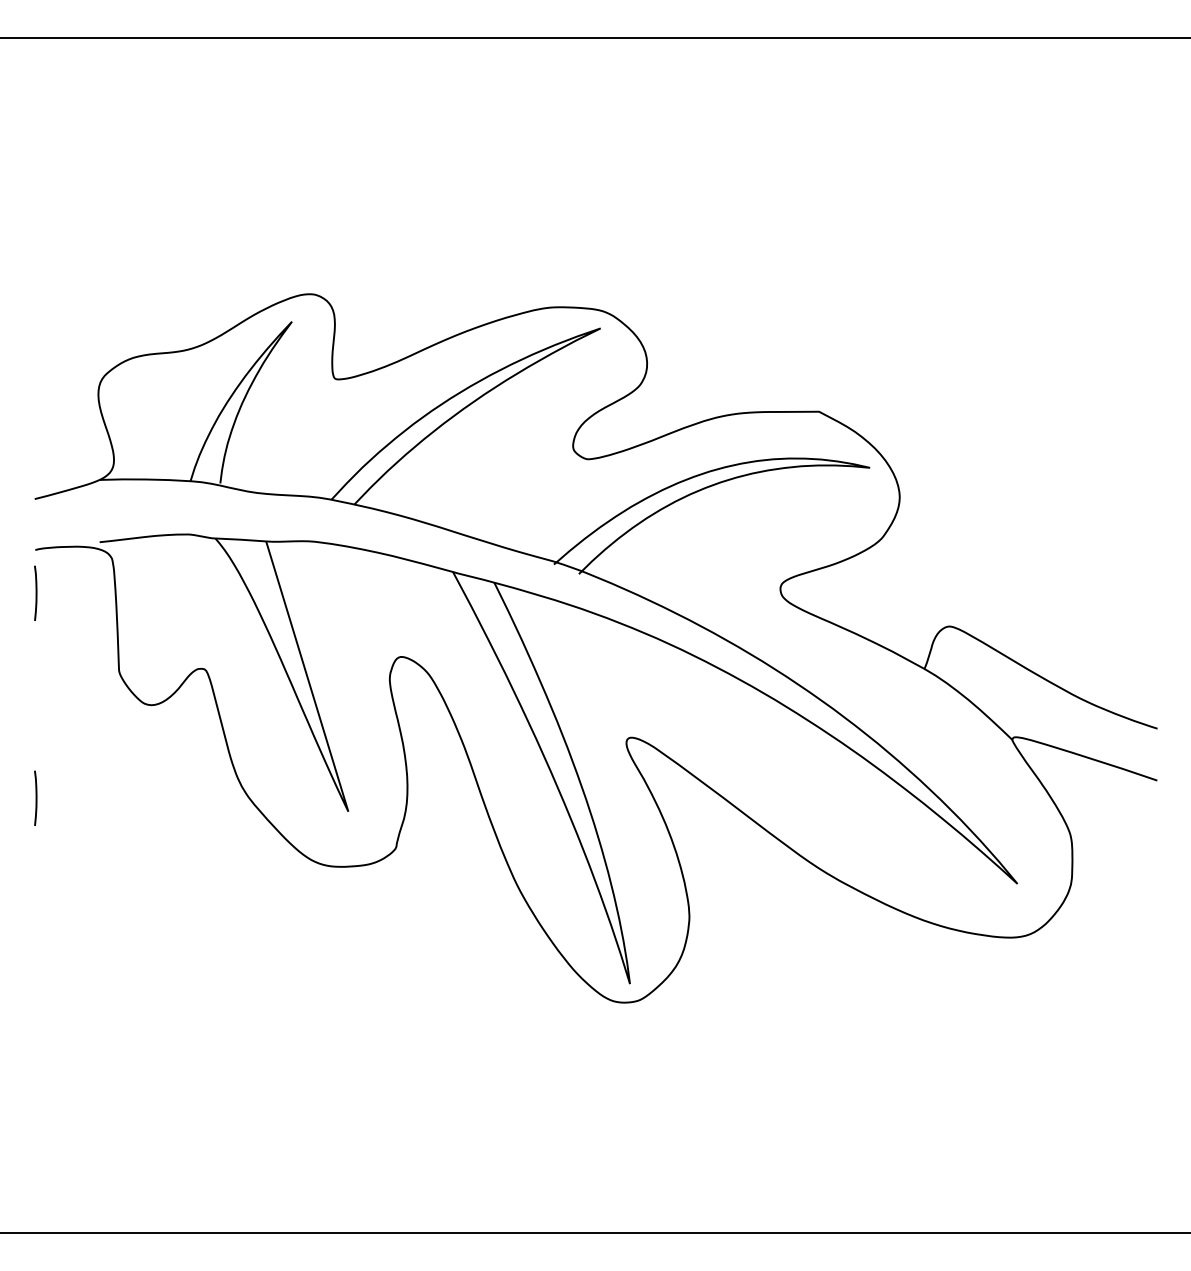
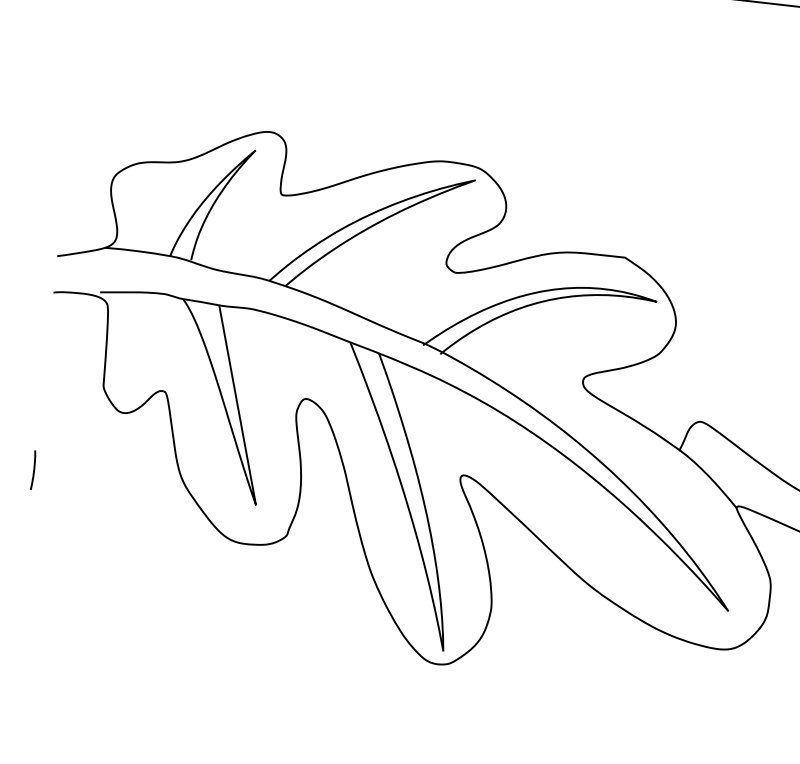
line: (35, 592) -> (50, 323), removed

